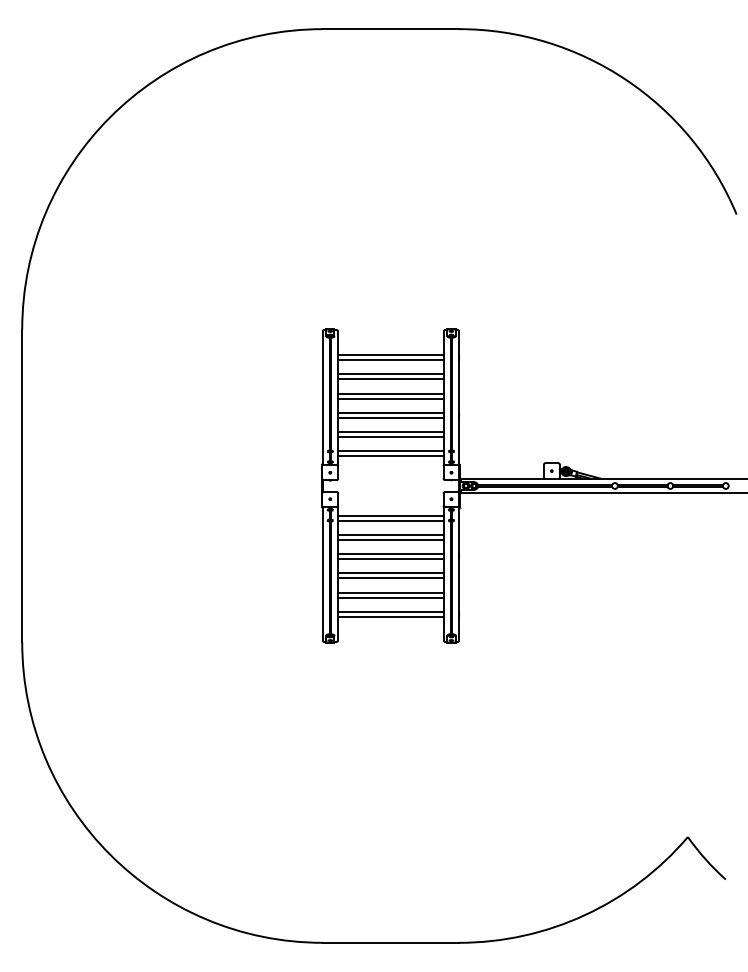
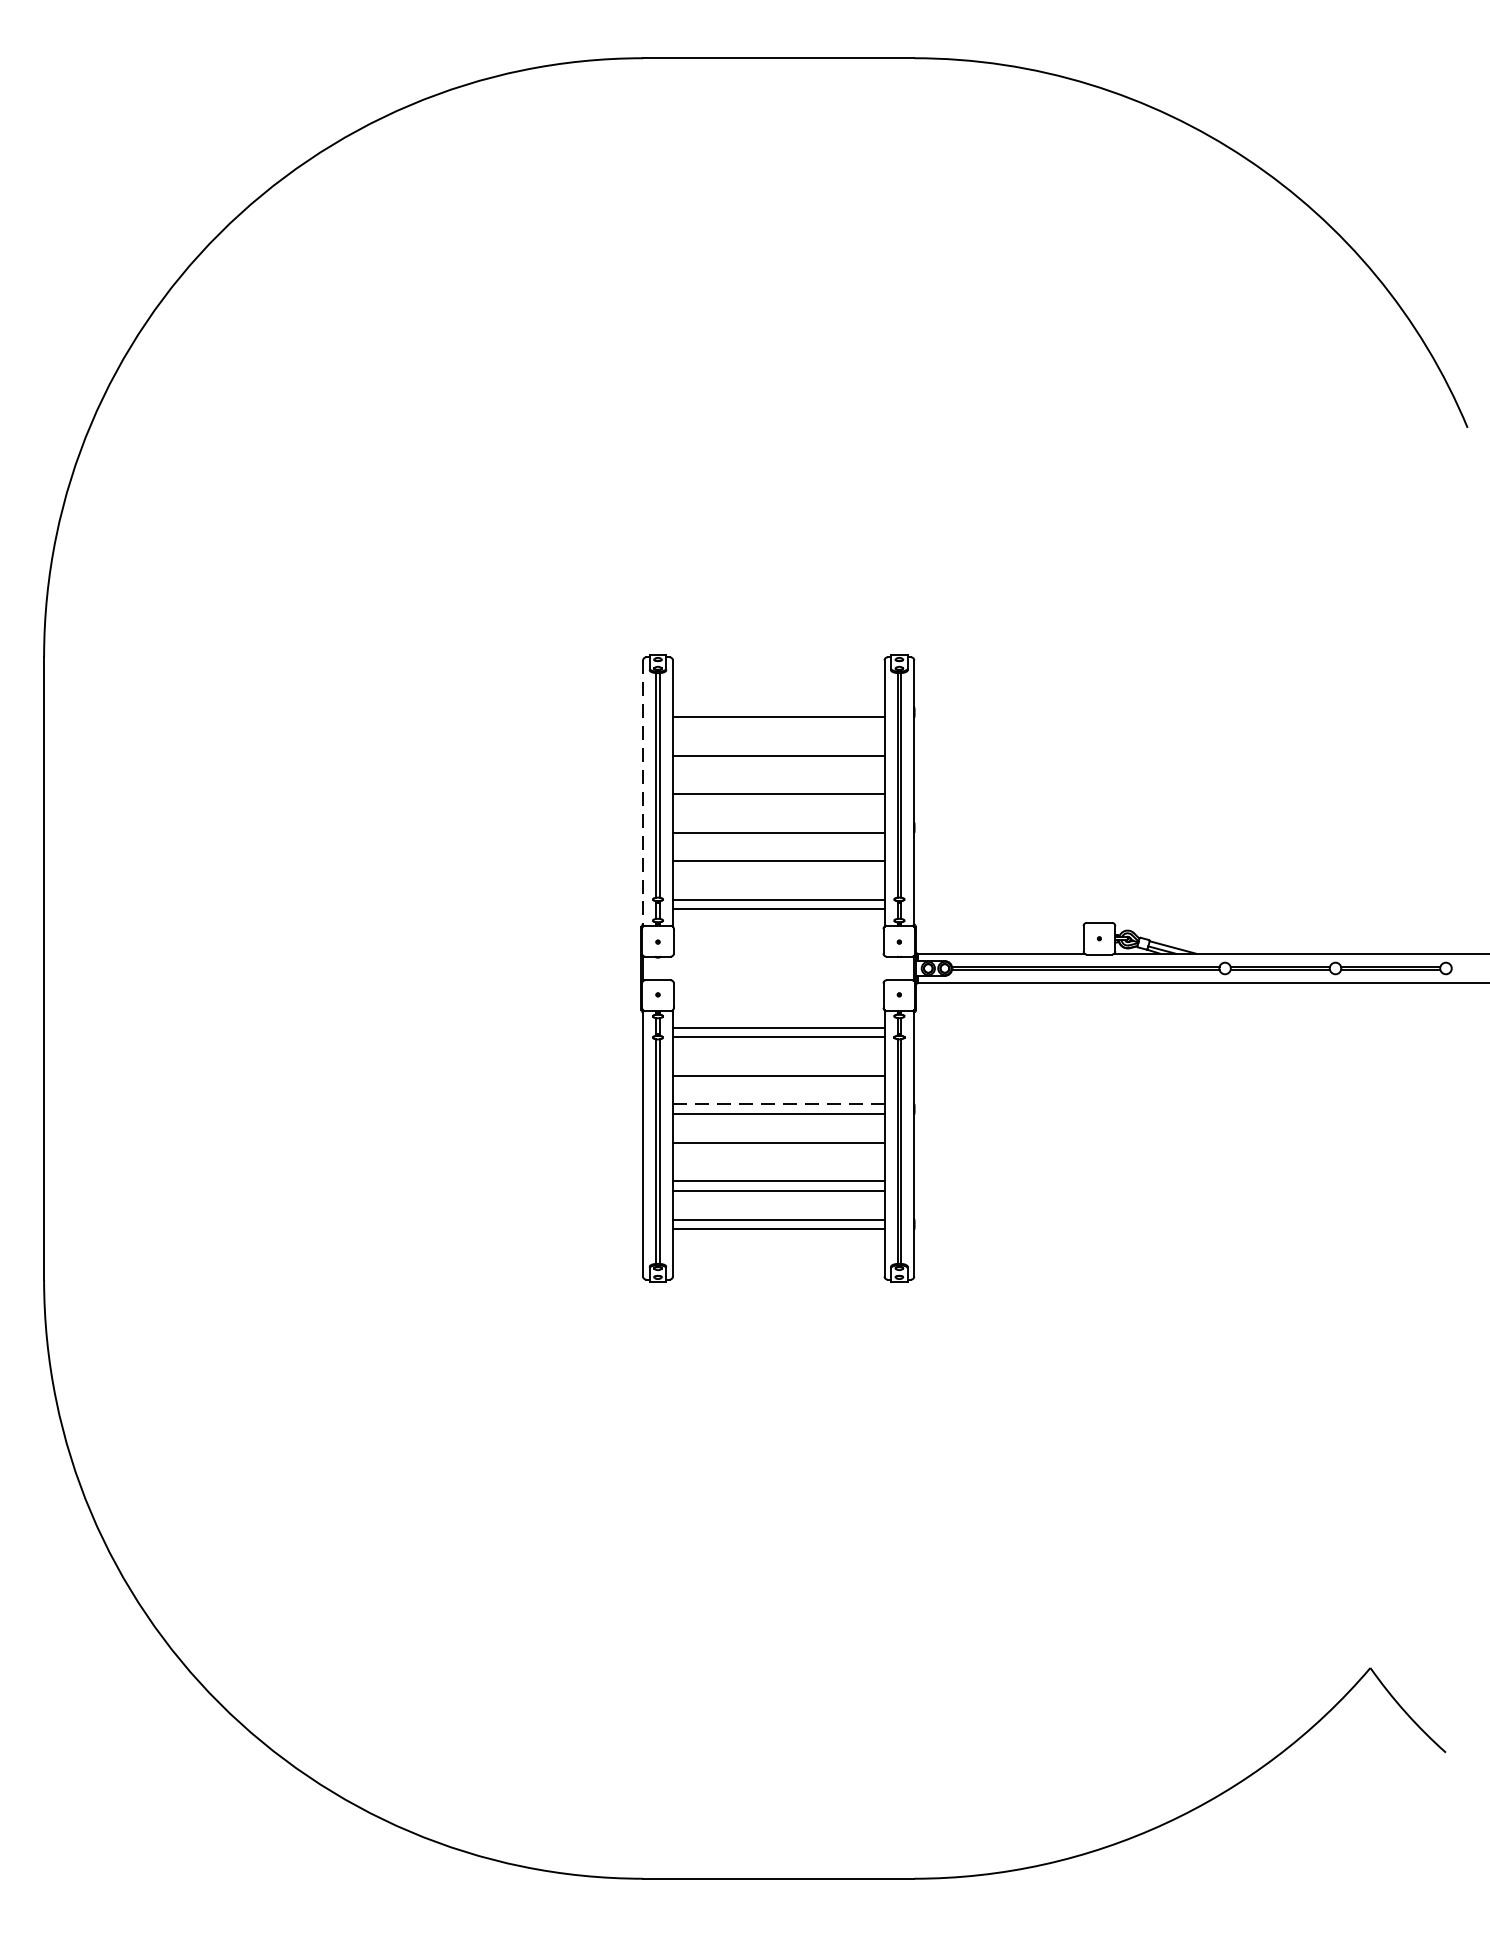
line: (390, 355) -> (777, 708), removed
line: (390, 374) -> (777, 746), removed
line: (390, 393) -> (777, 784), removed
line: (322, 398) -> (642, 794), solid -> dashed
line: (390, 412) -> (777, 822), removed
line: (390, 437) -> (777, 871), removed
line: (390, 534) -> (777, 1065), removed
line: (390, 554) -> (777, 1104), solid -> dashed
line: (390, 578) -> (777, 1152), removed

